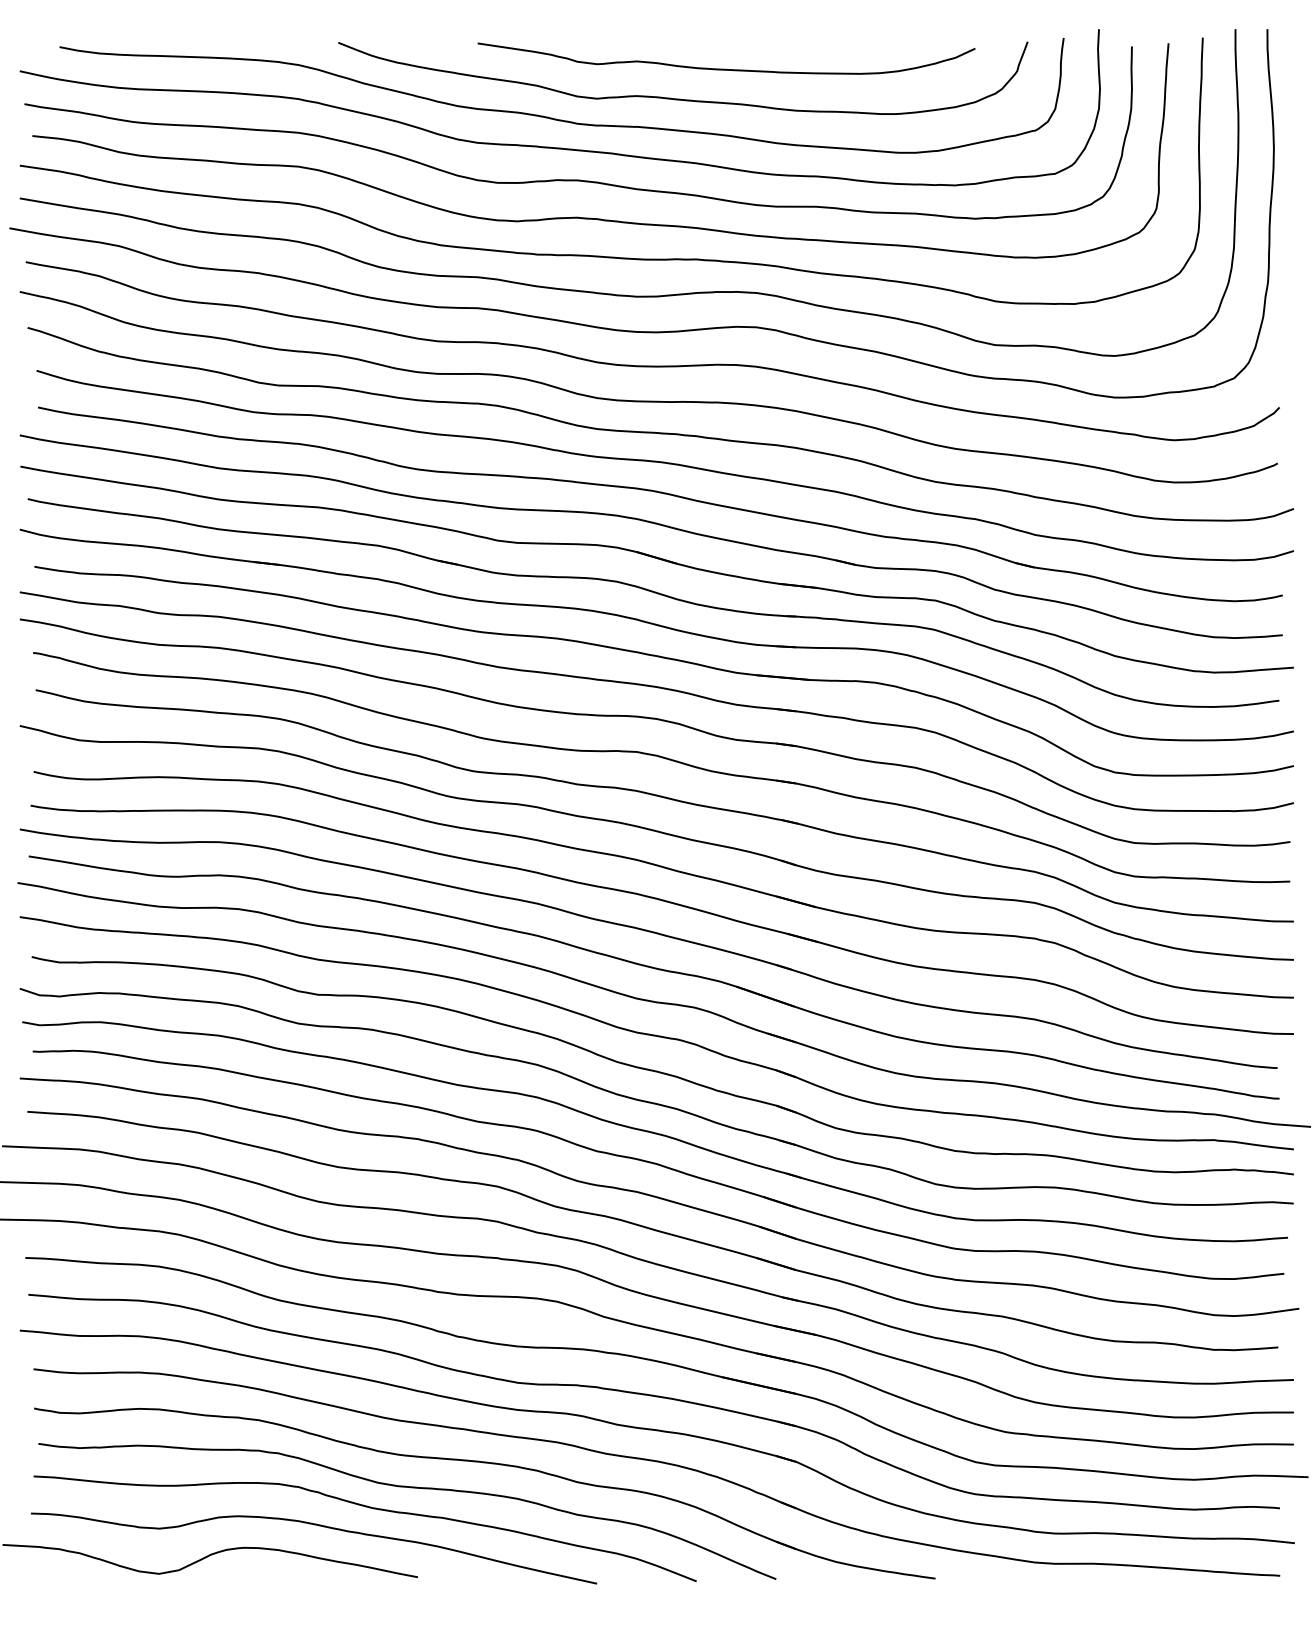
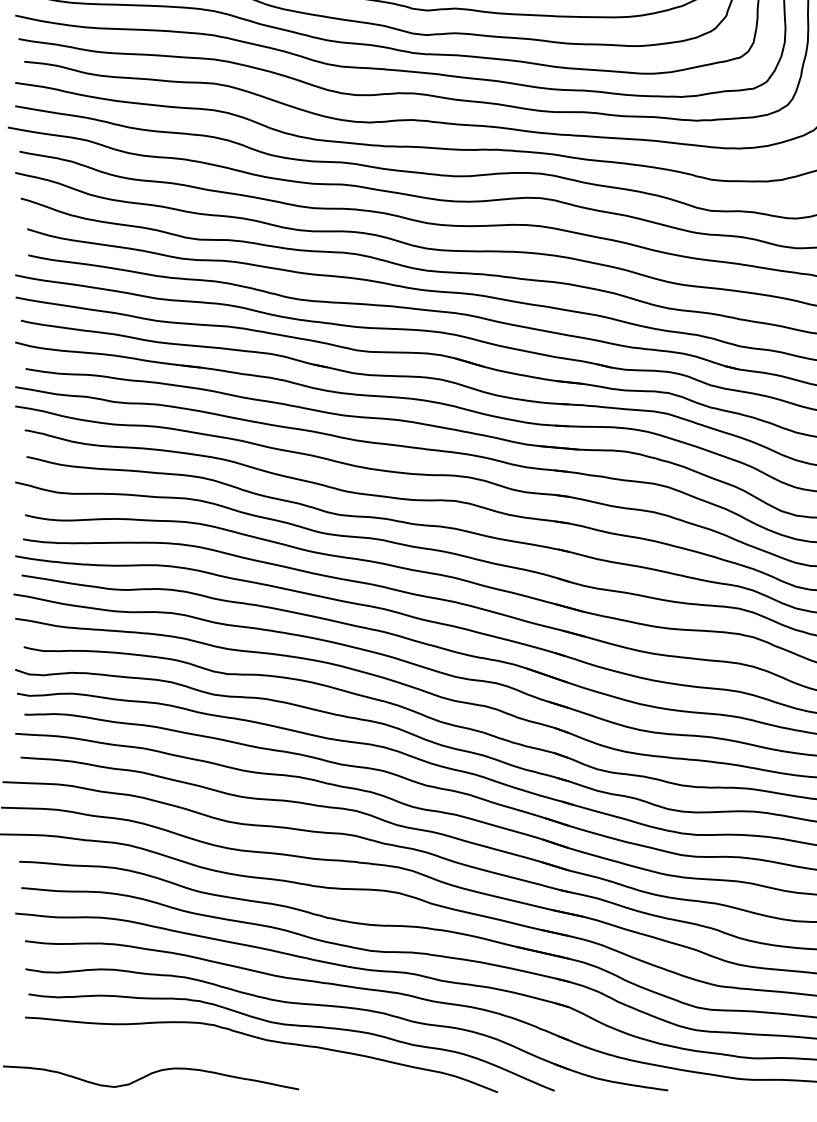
curve: (319, 1526) -> (228, 1053), removed

